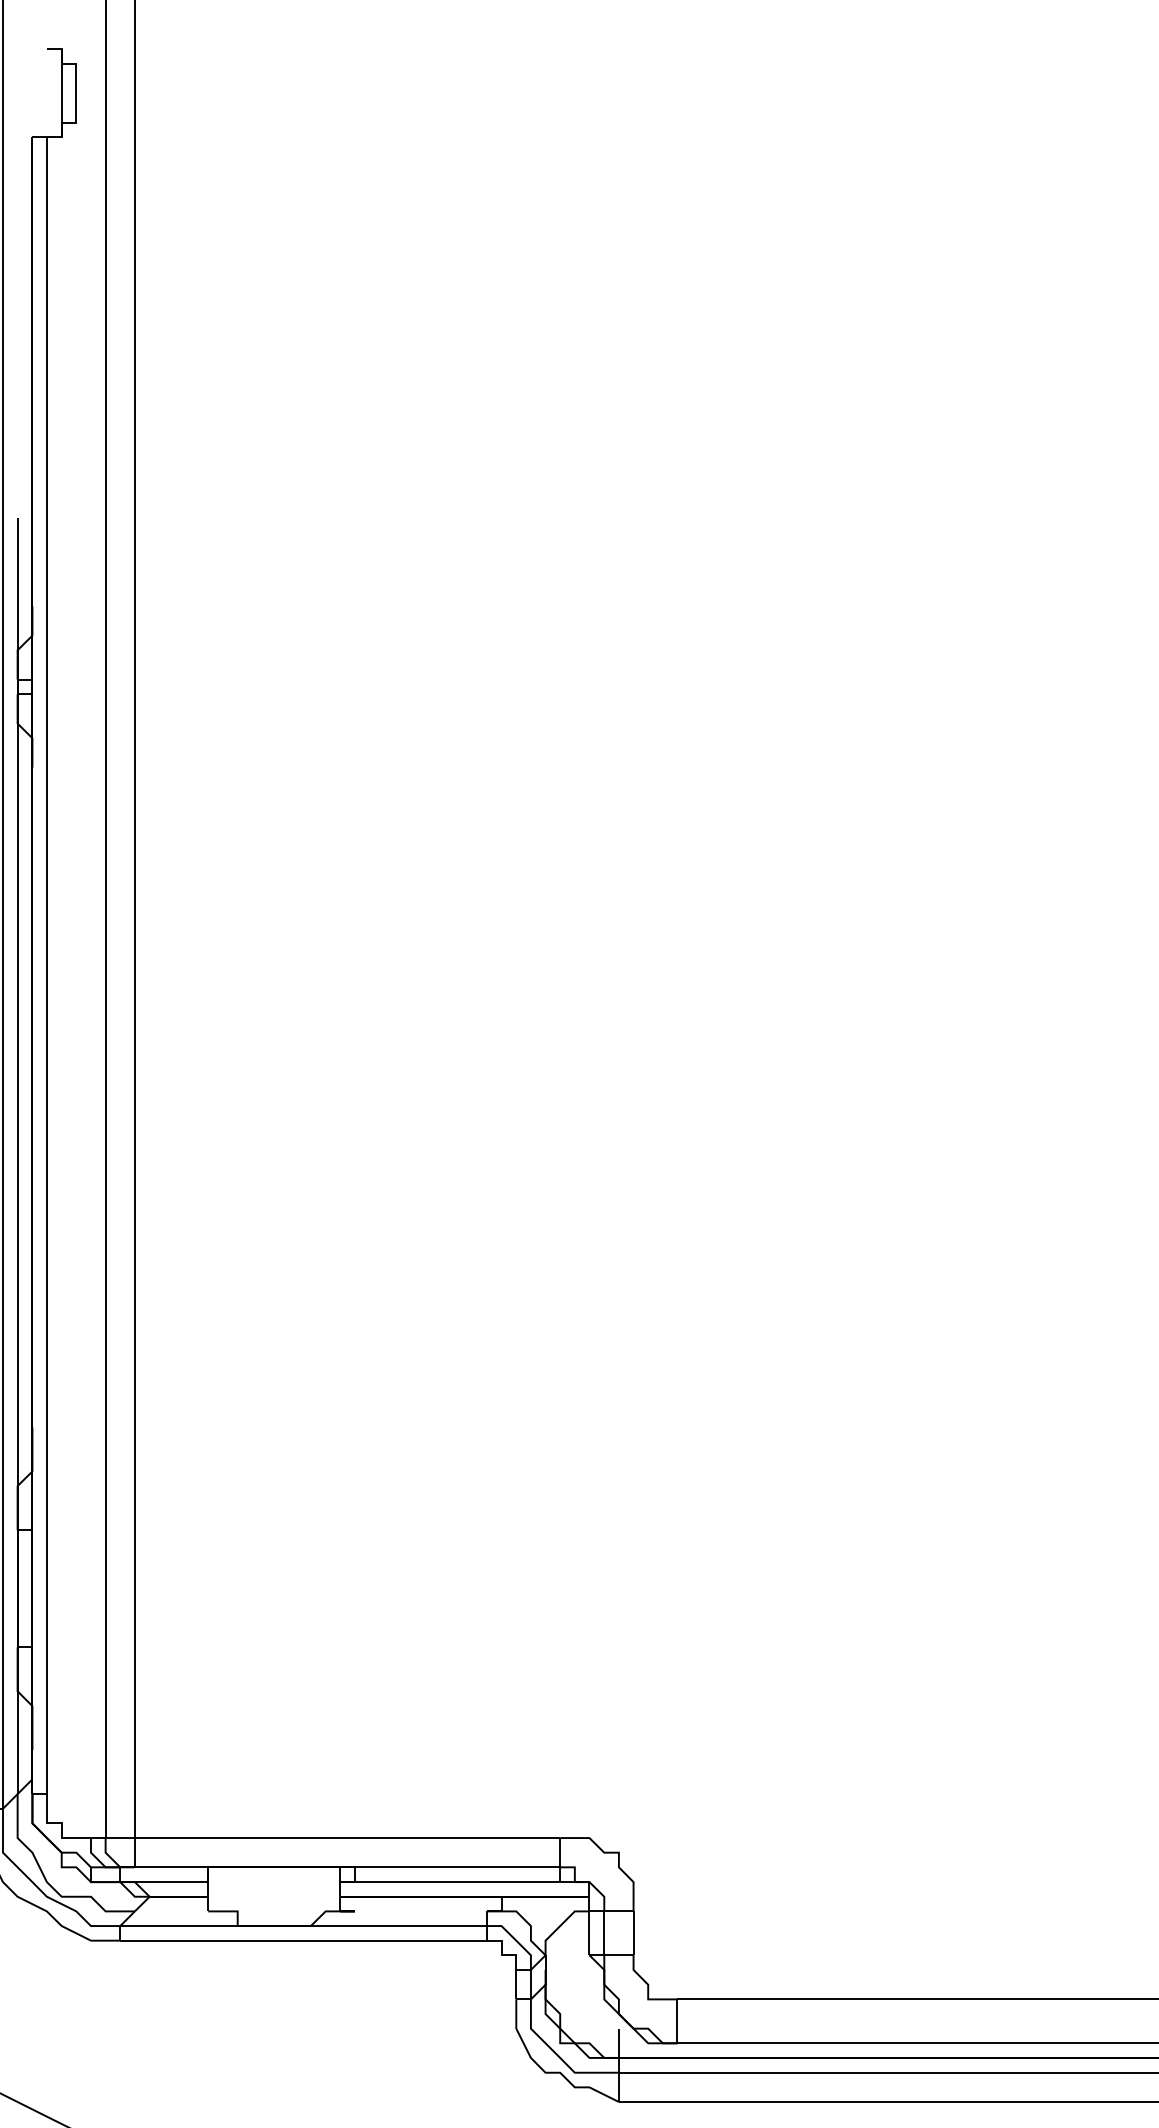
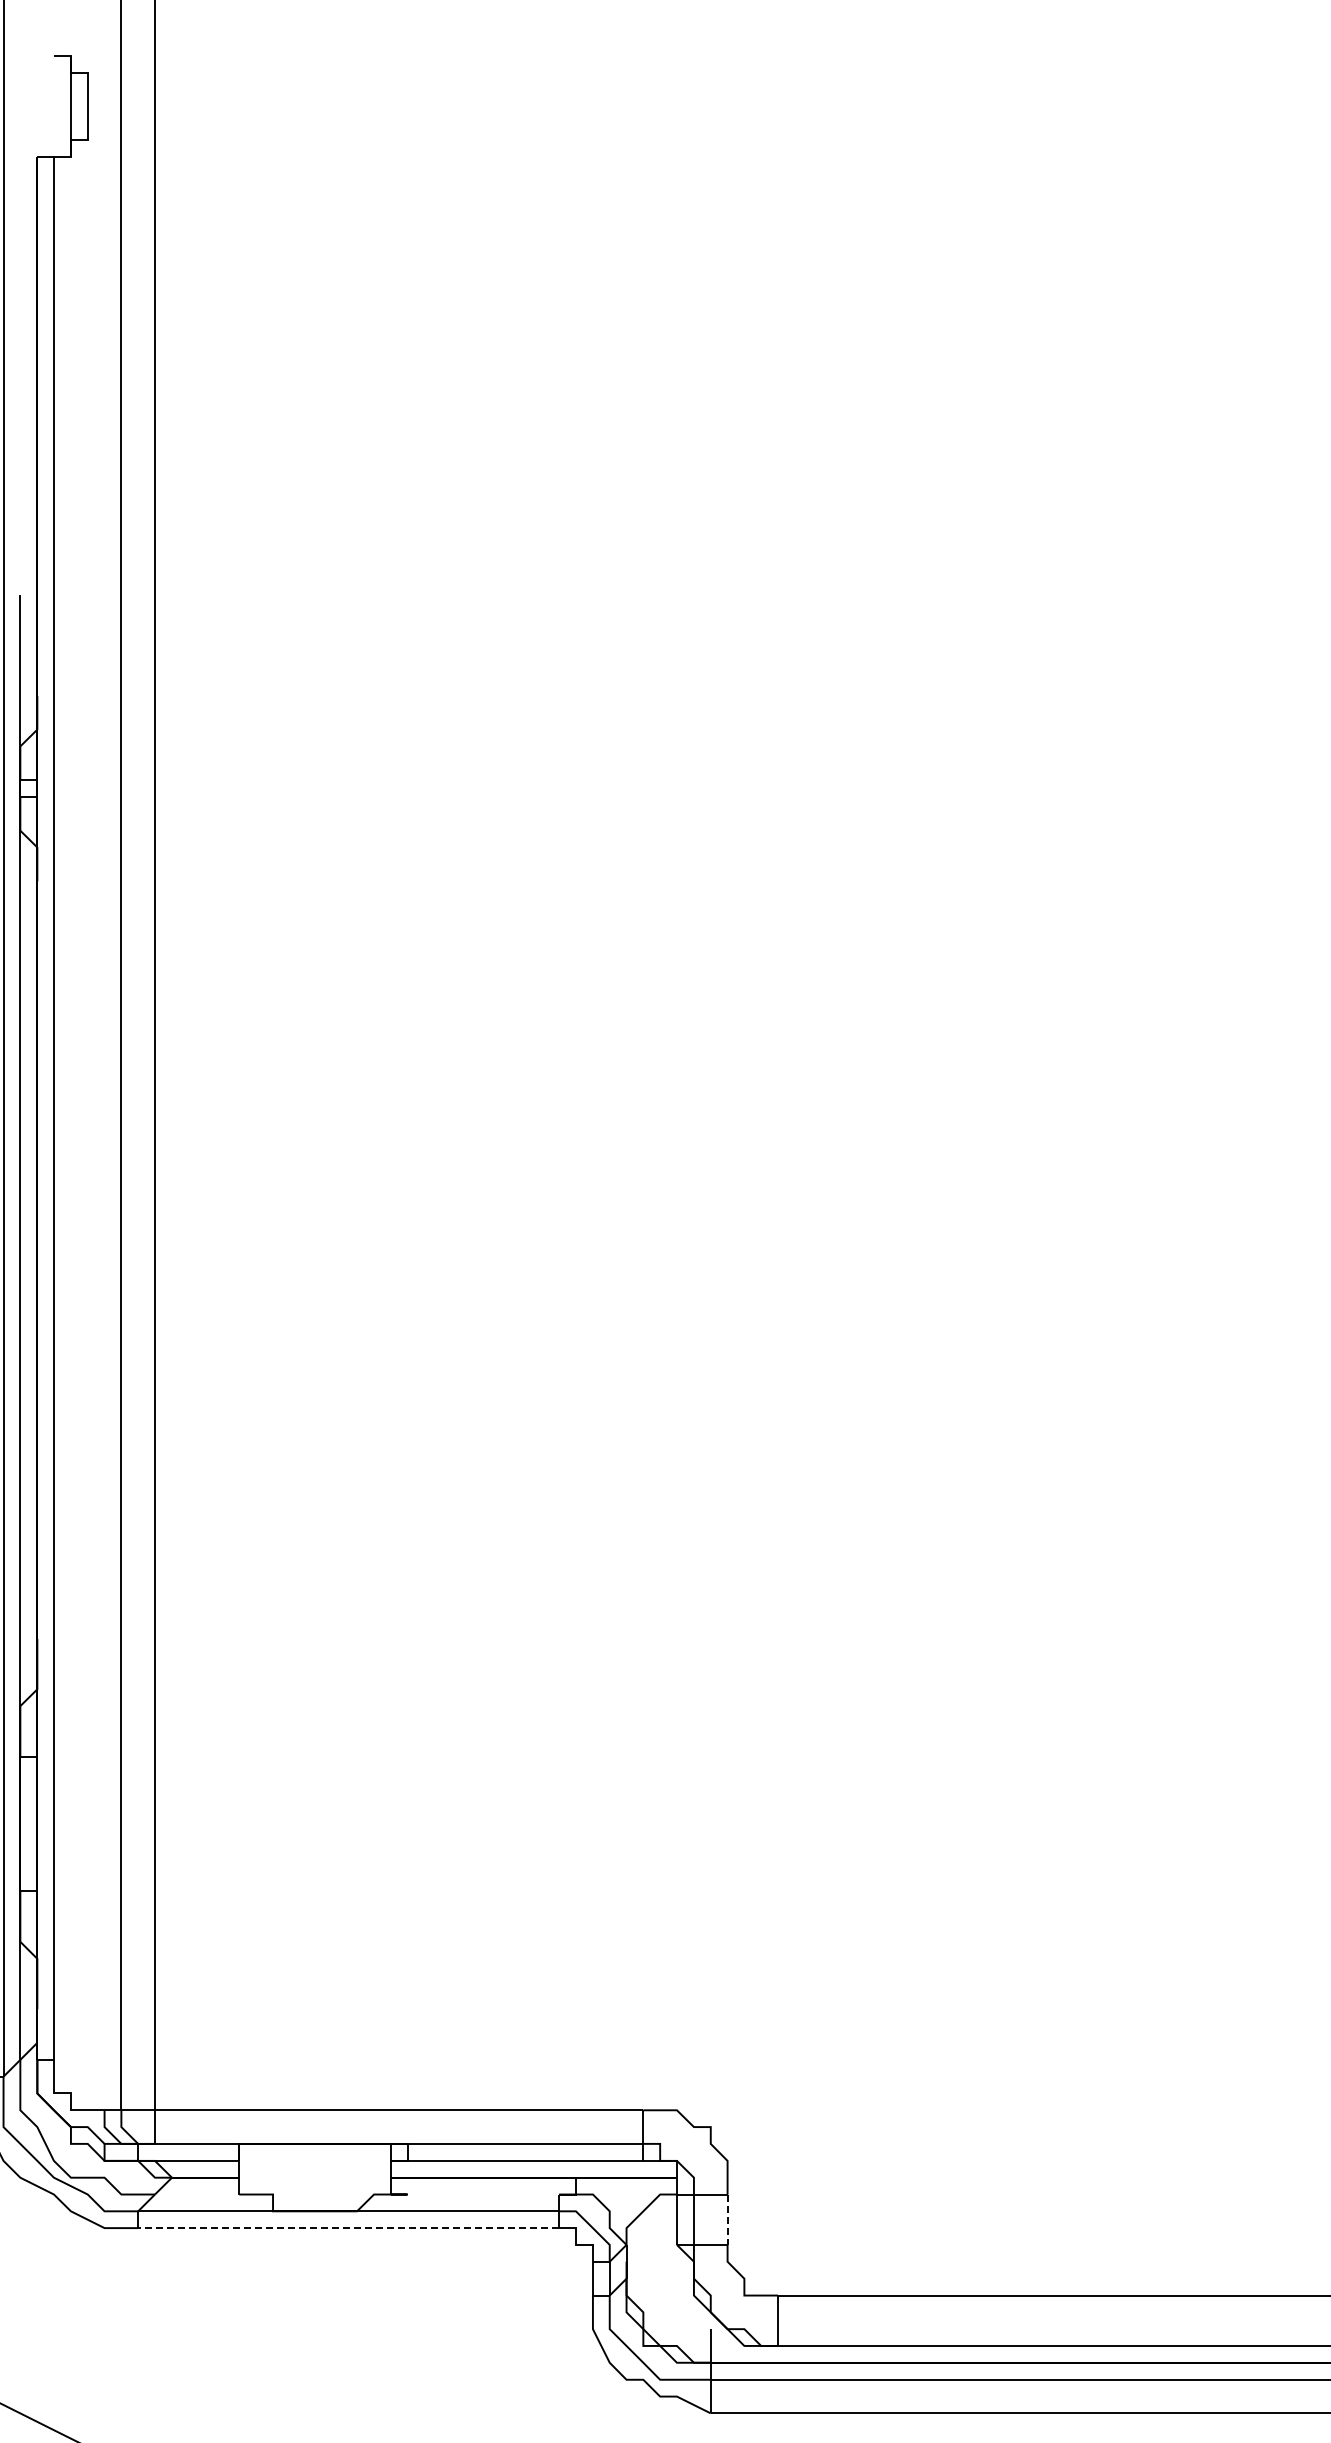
line: (633, 1934) -> (727, 2220), solid -> dashed
line: (303, 1940) -> (348, 2228), solid -> dashed

